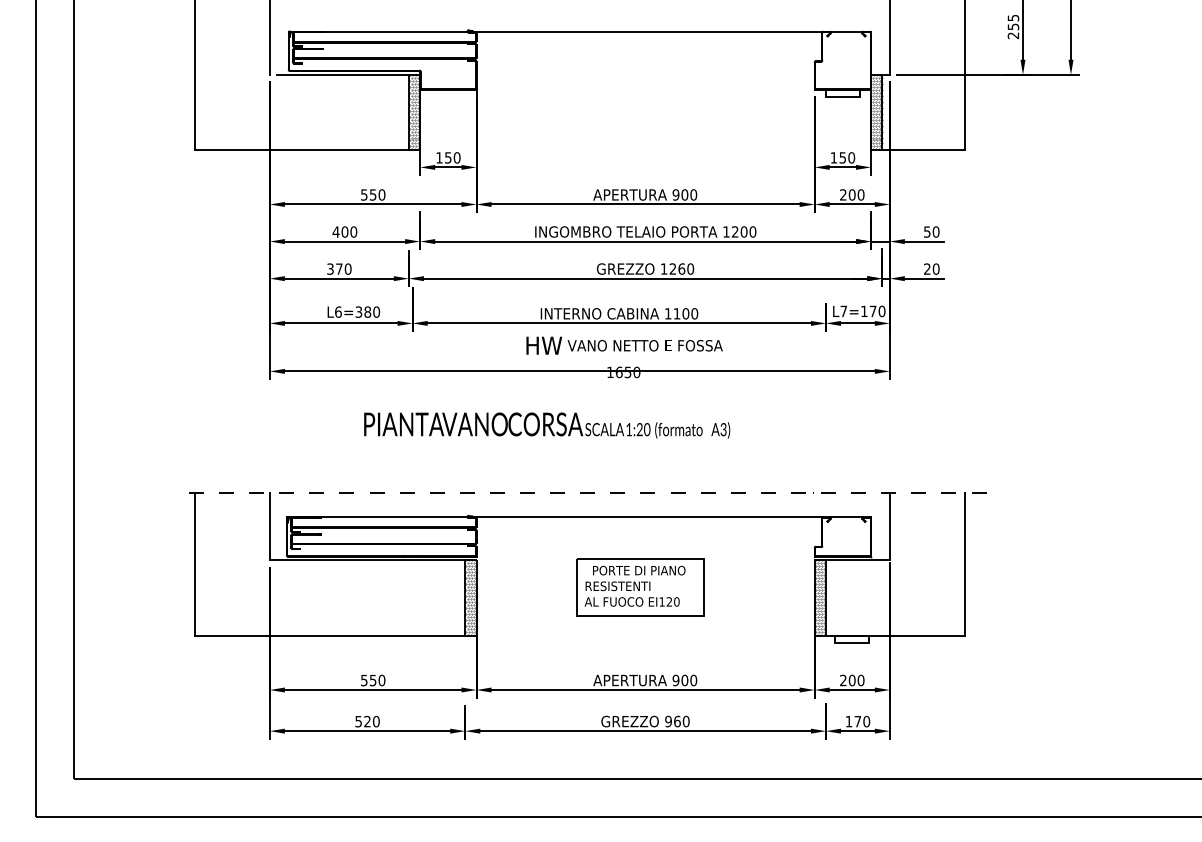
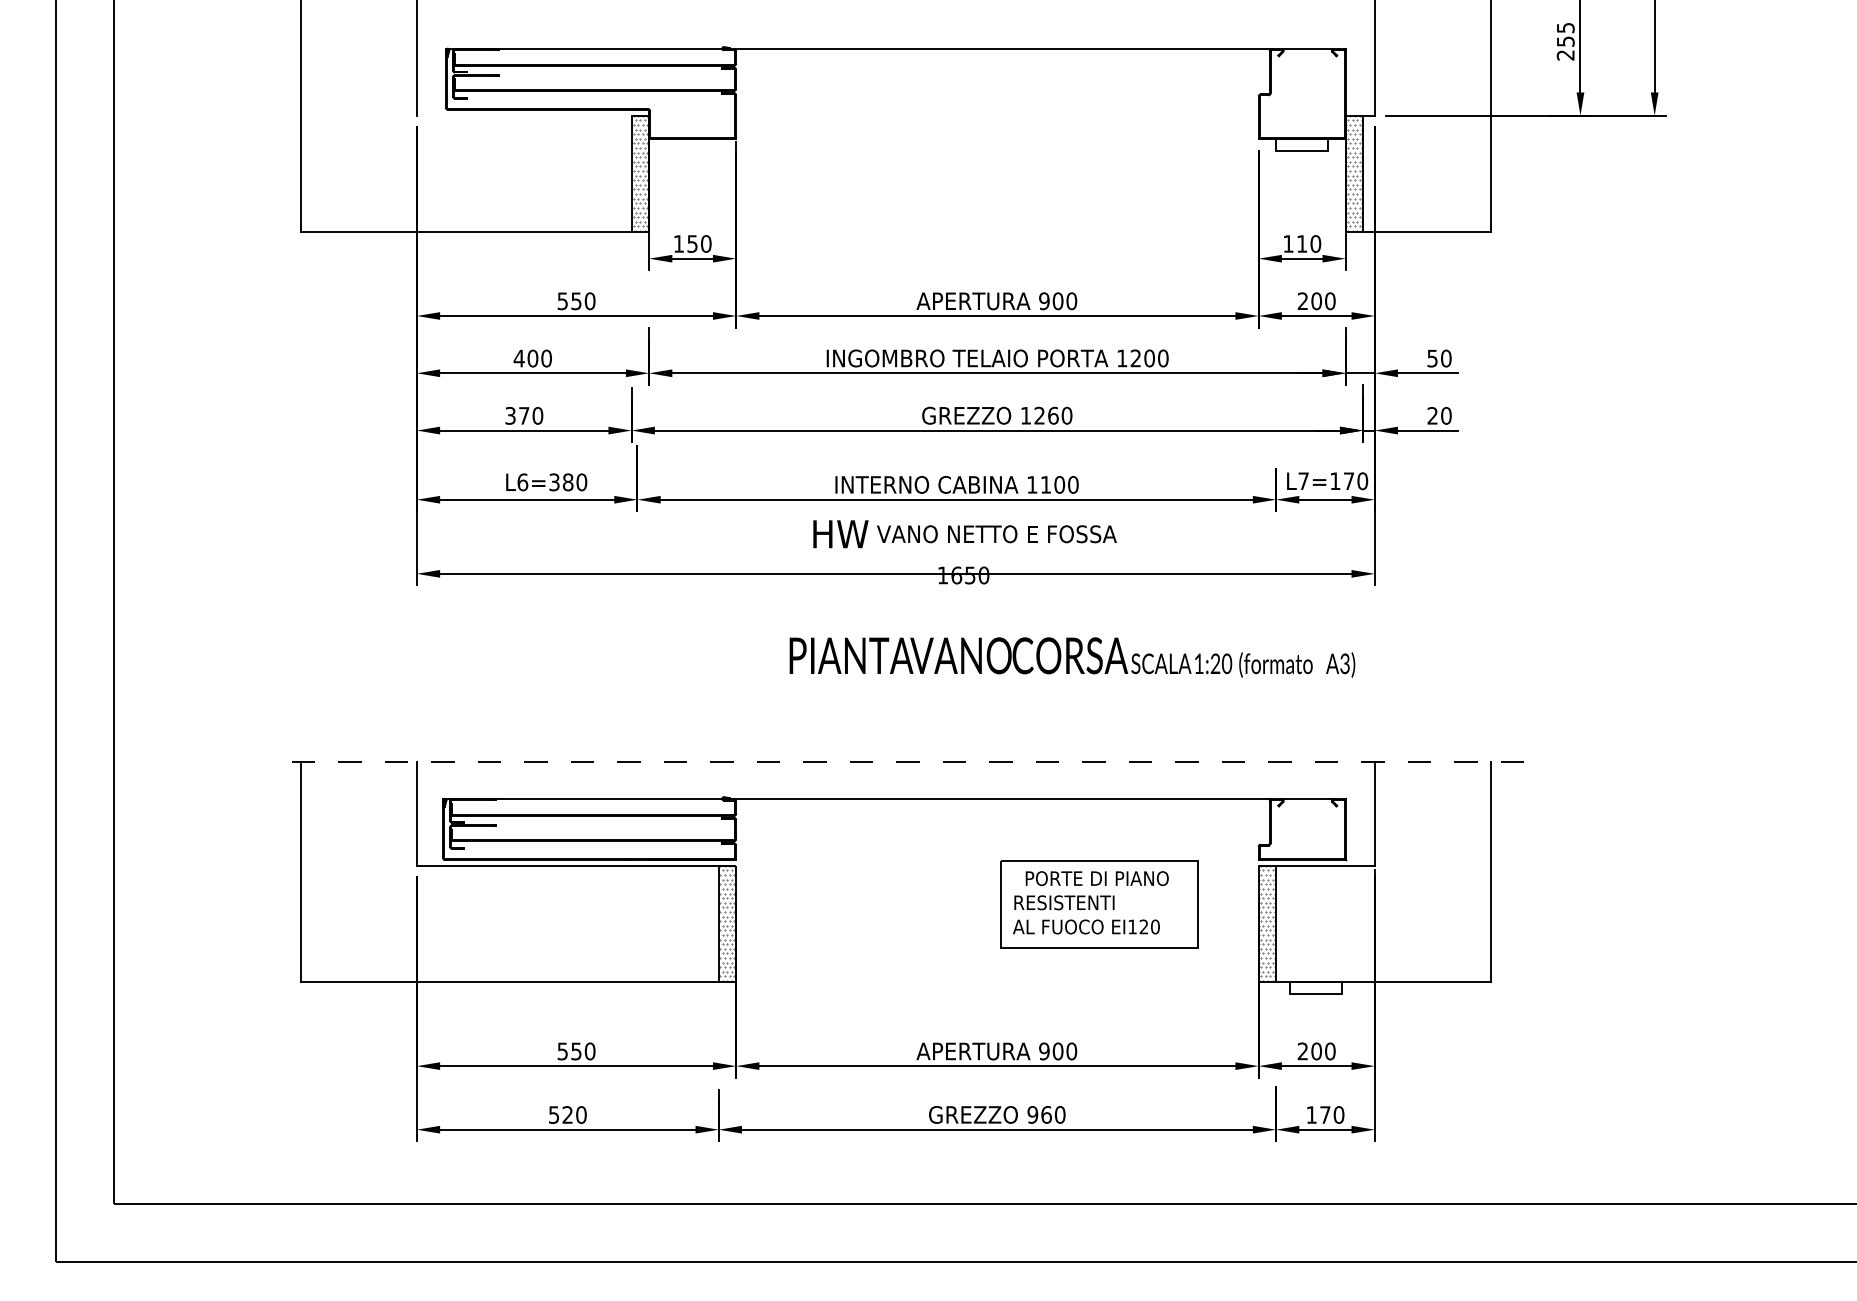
line: (342, 74) -> (529, 115), removed
text: (842, 157) -> (1301, 243), 150 -> 110
text: (547, 425) -> (1072, 657), moved
part: (640, 587) -> (1099, 904), moved

